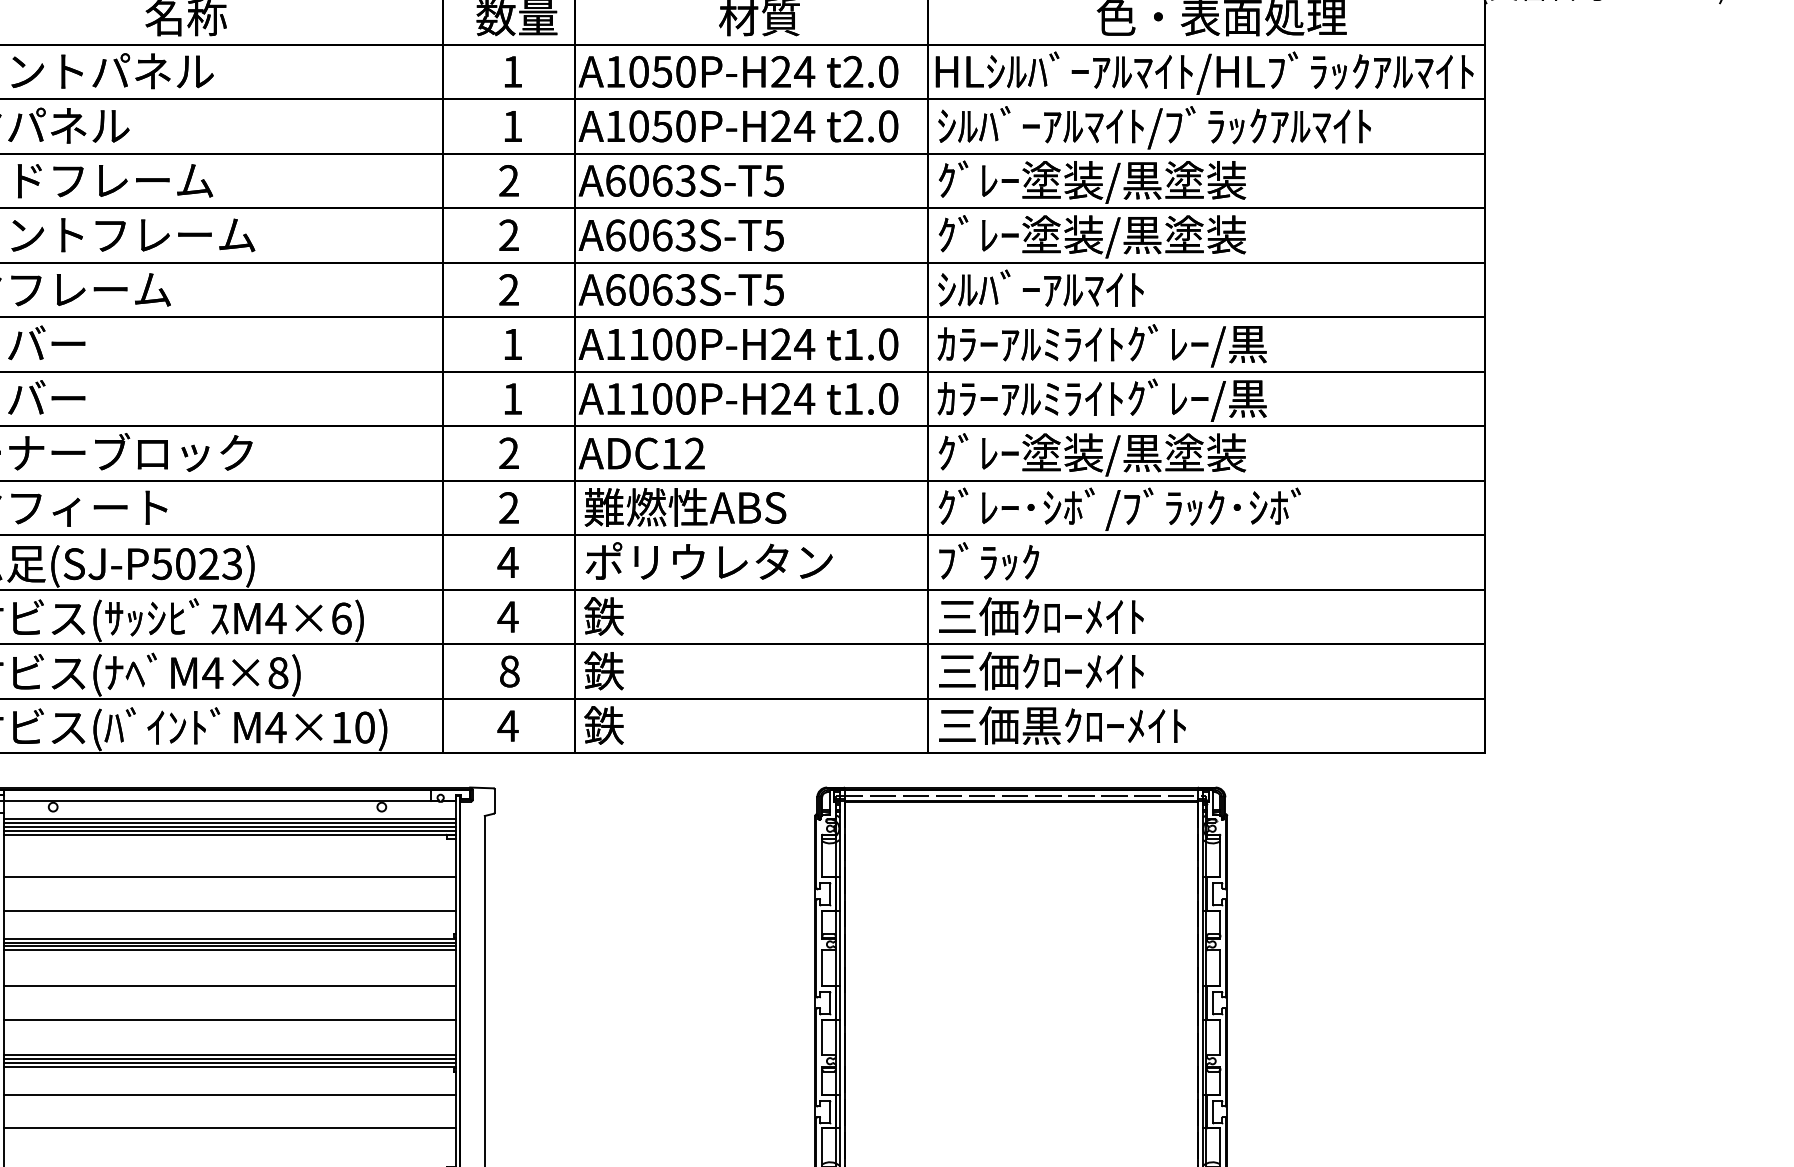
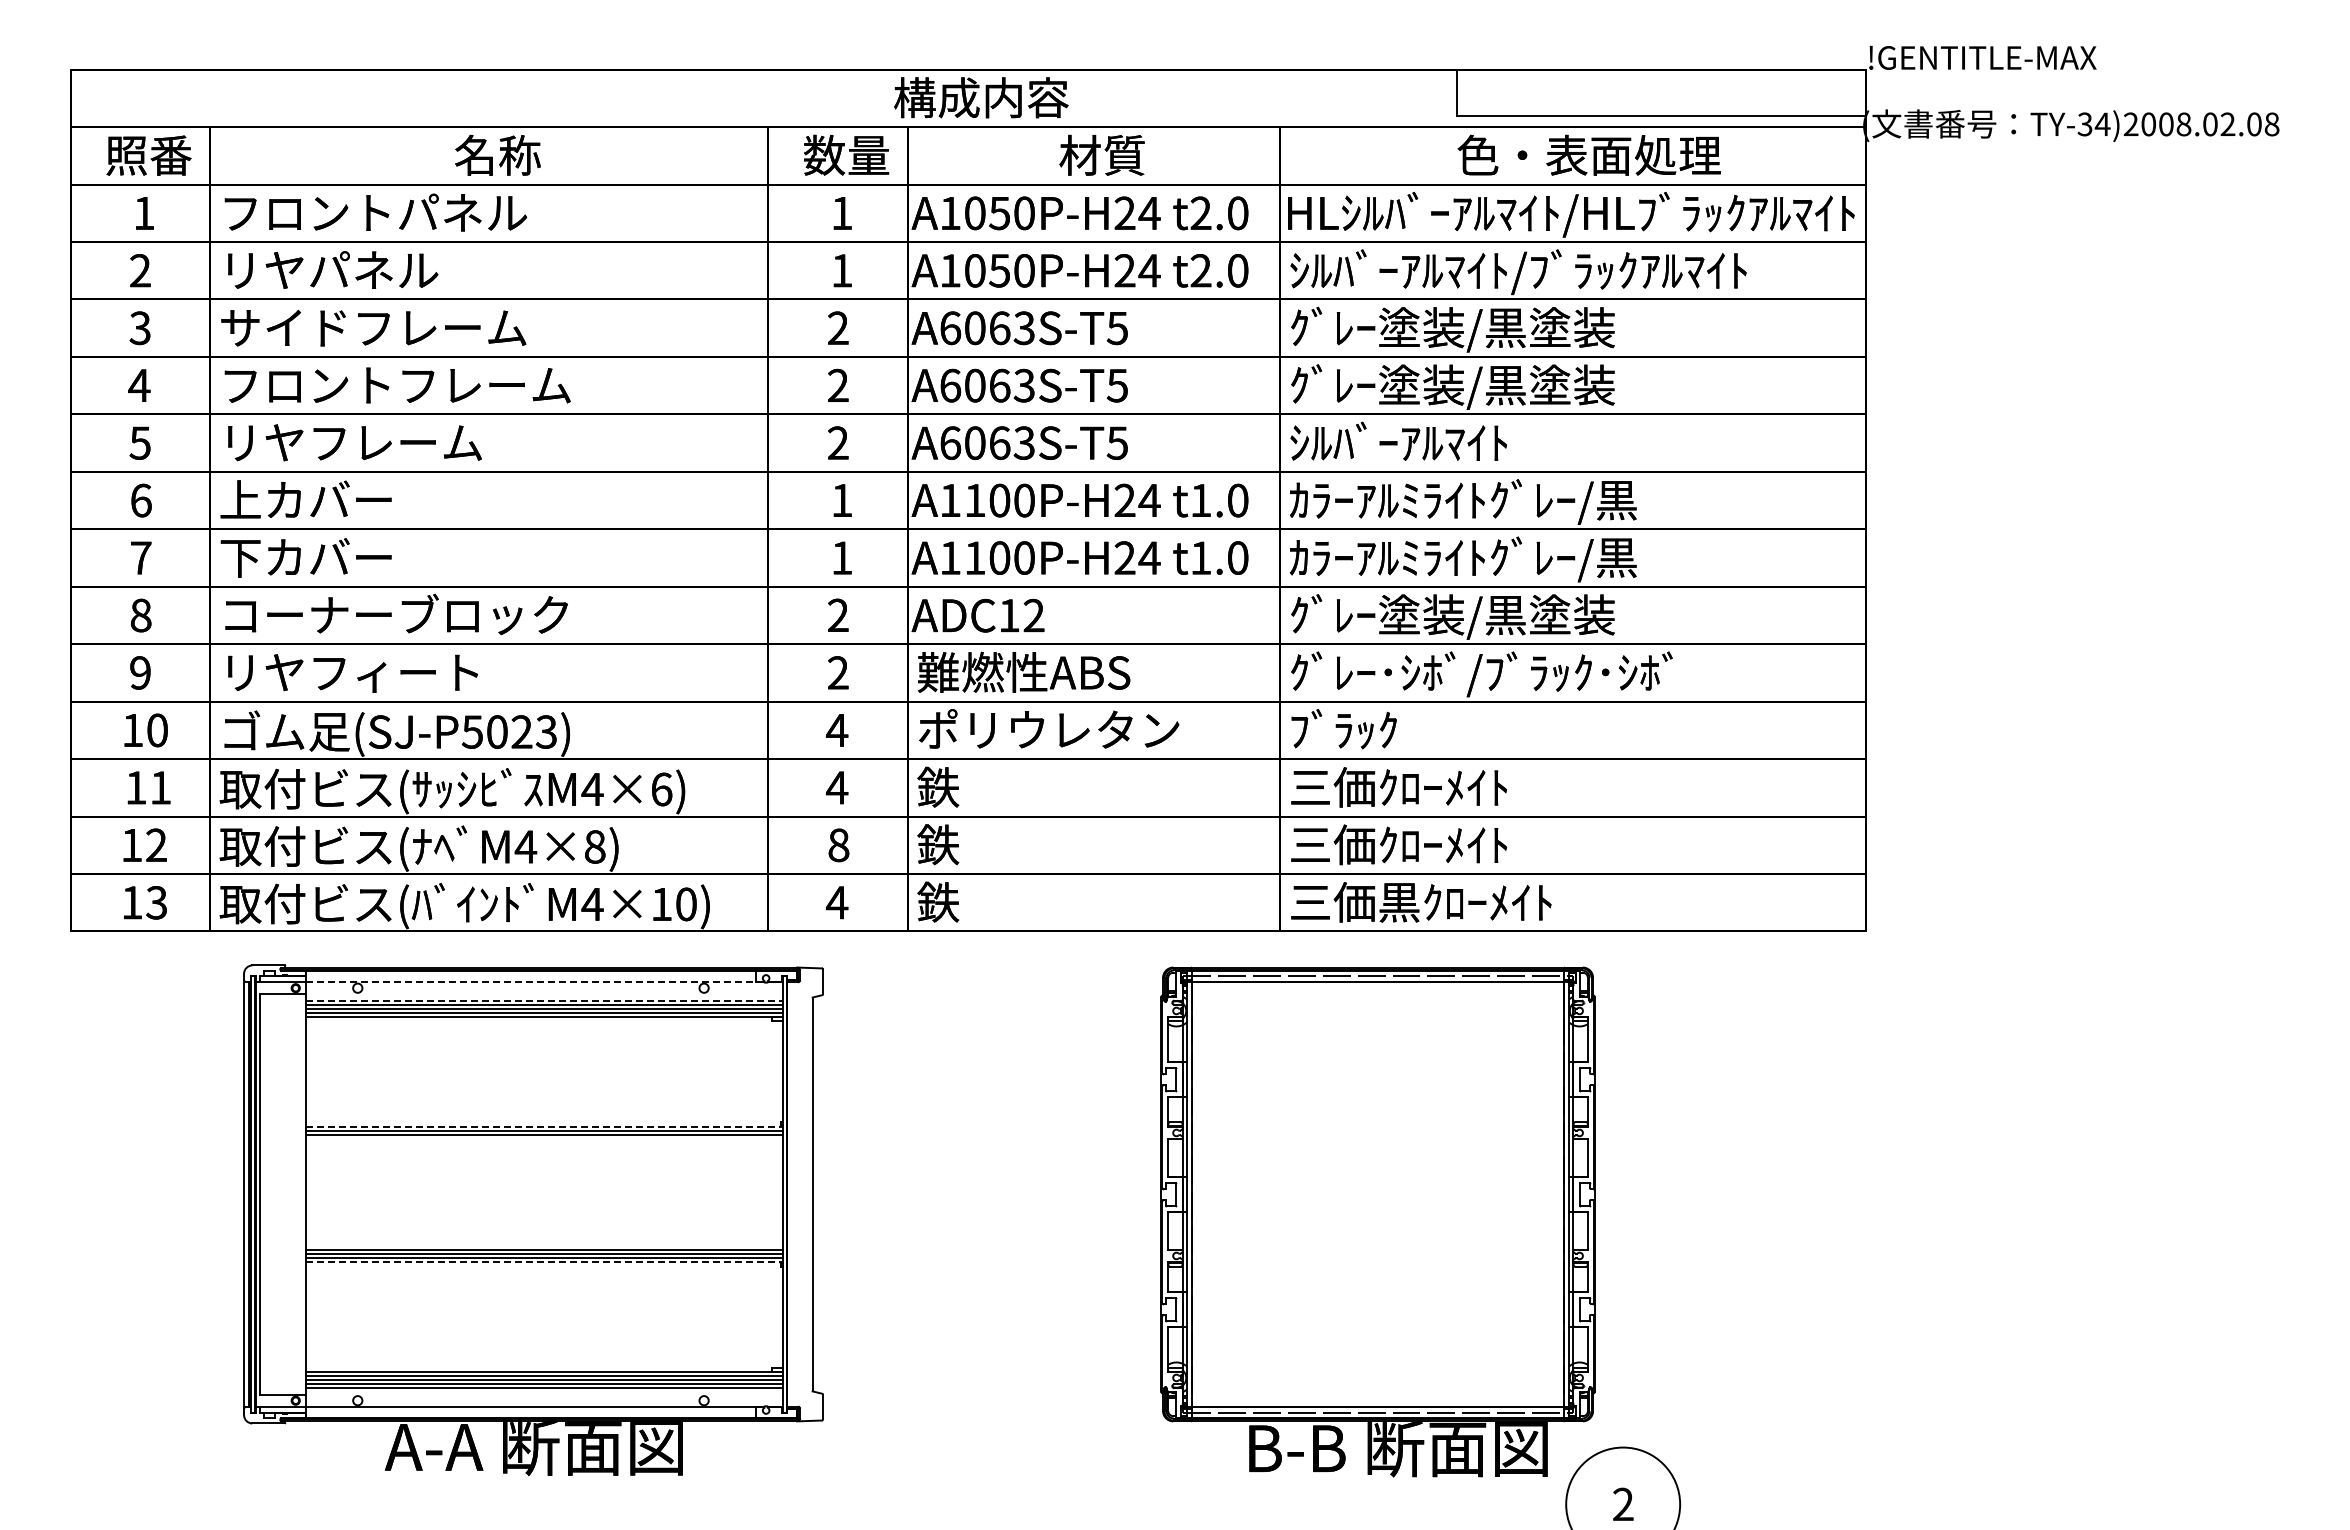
line: (220, 801) -> (534, 982), solid -> dashed
line: (230, 818) -> (544, 1000), solid -> dashed
line: (230, 877) -> (544, 1062), removed
line: (230, 910) -> (544, 1097), removed
line: (230, 938) -> (544, 1126), solid -> dashed
line: (230, 950) -> (544, 1139), removed
line: (230, 985) -> (544, 1176), removed
line: (230, 1019) -> (544, 1212), removed
line: (230, 1067) -> (544, 1262), solid -> dashed
line: (230, 1094) -> (544, 1291), removed
line: (230, 1128) -> (544, 1326), removed

